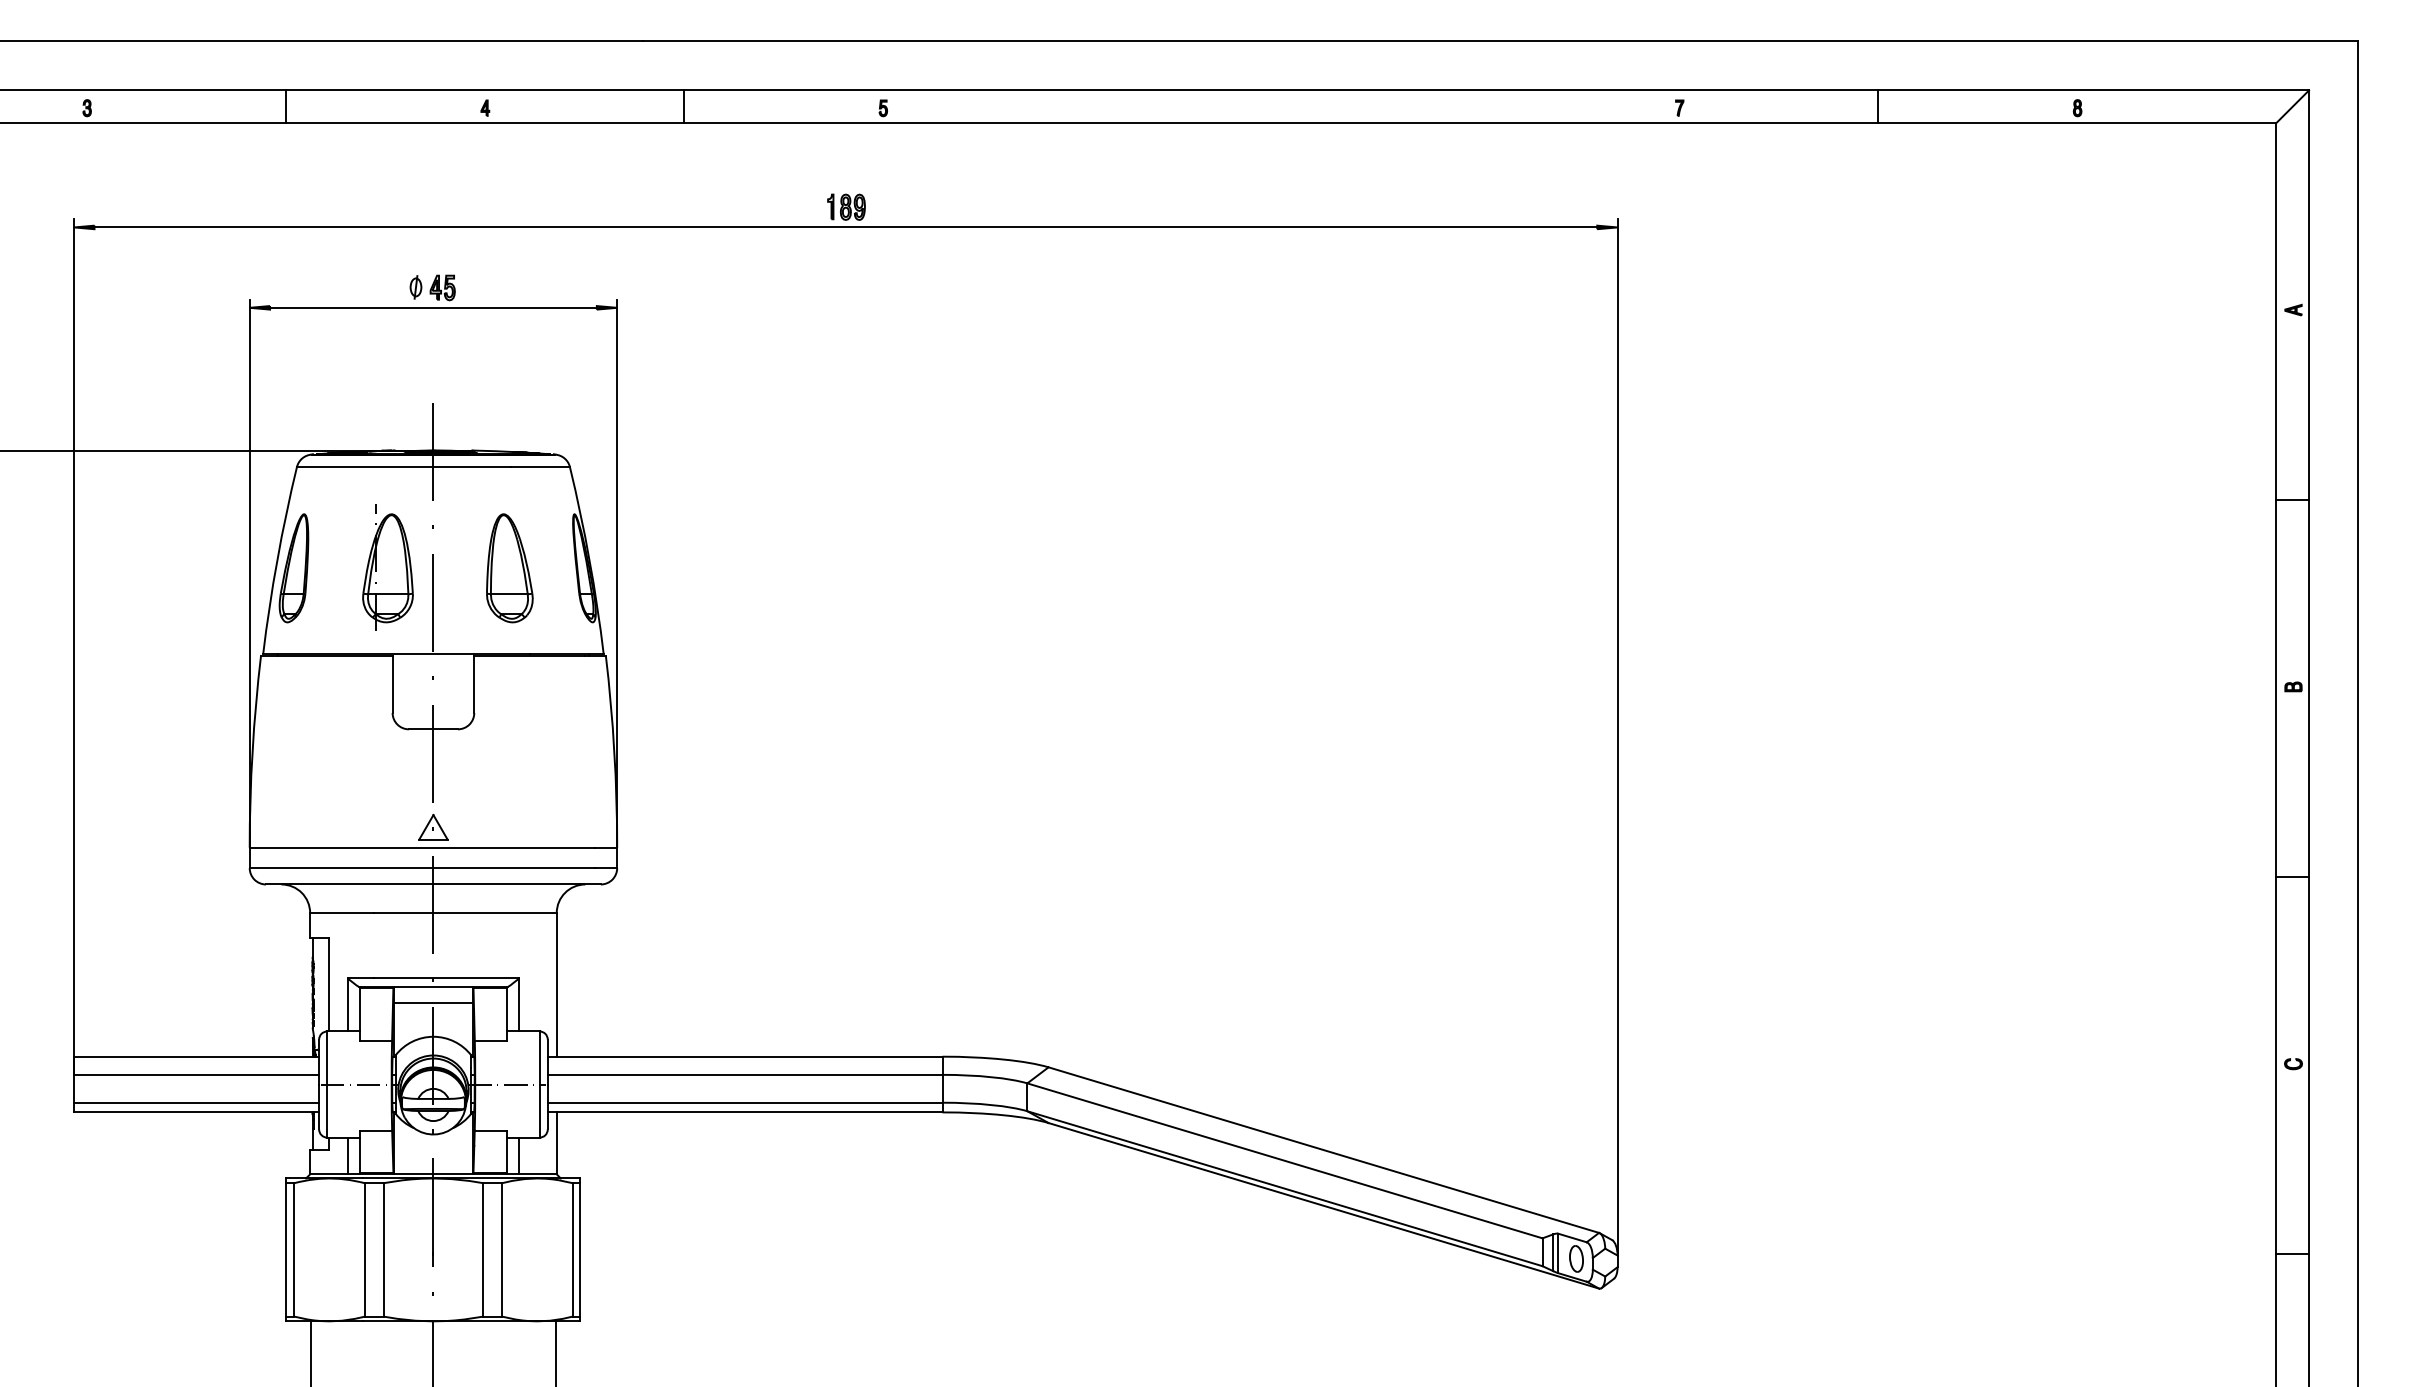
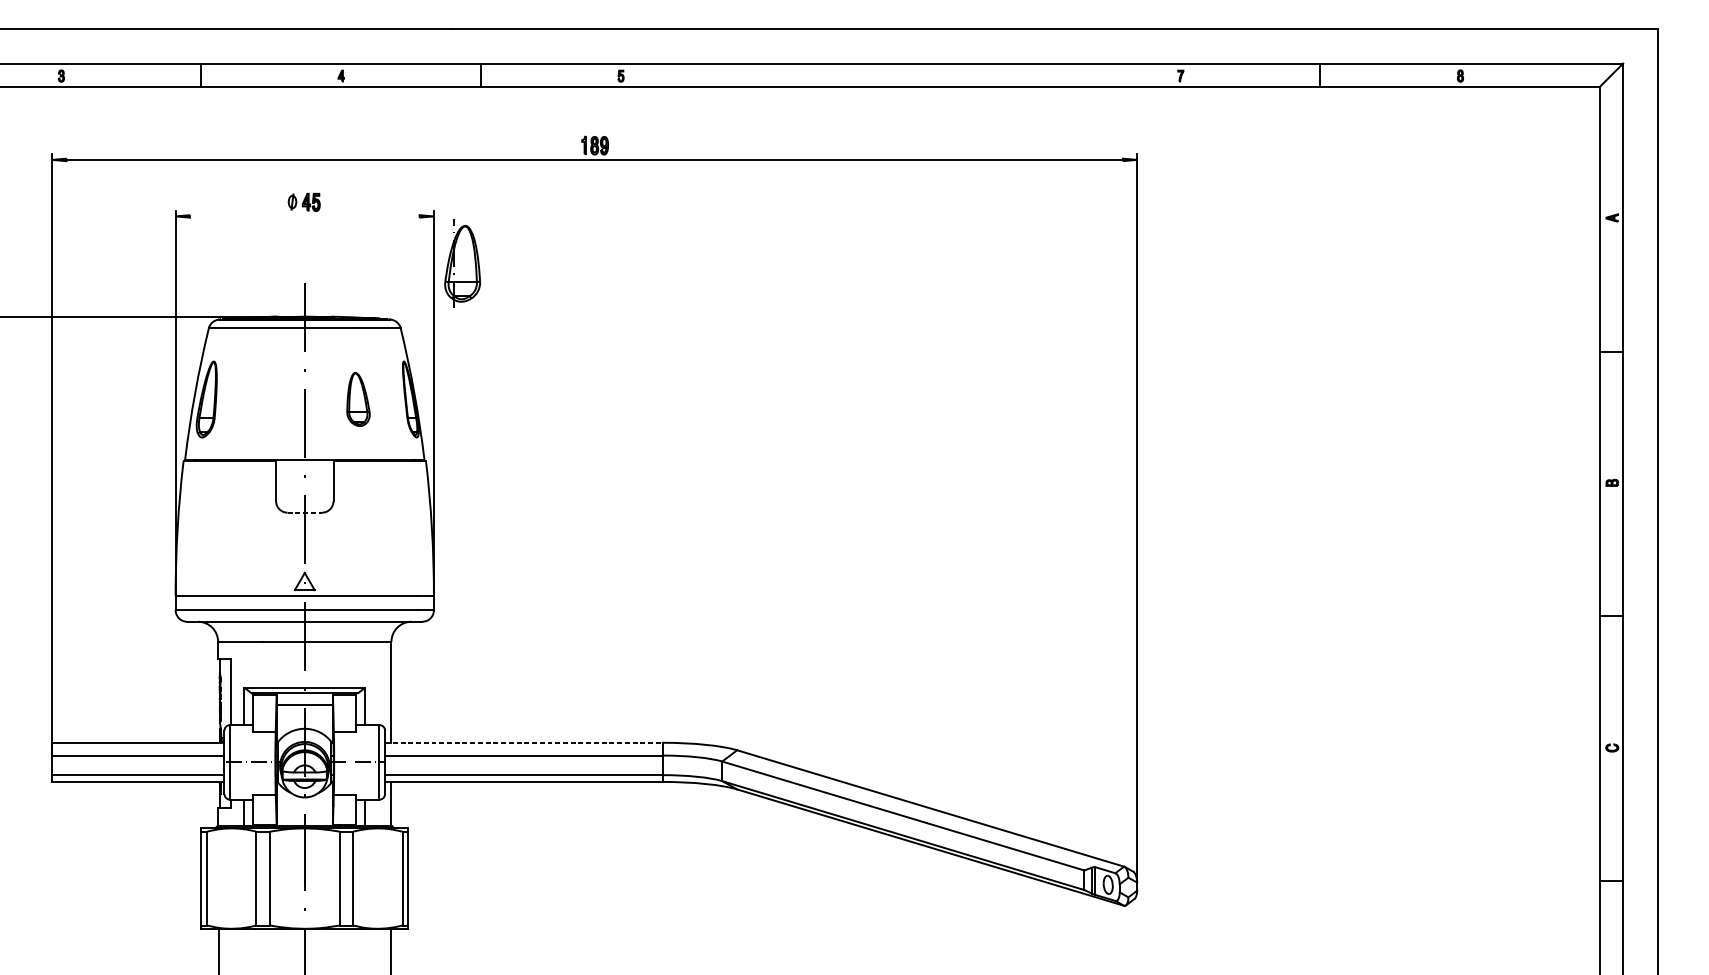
line: (433, 307) -> (304, 216), removed
part: (387, 567) -> (462, 263), moved
part: (509, 568) -> (358, 399), size x0.7
line: (433, 729) -> (304, 512), solid -> dashed
line: (745, 1056) -> (524, 742), solid -> dashed

